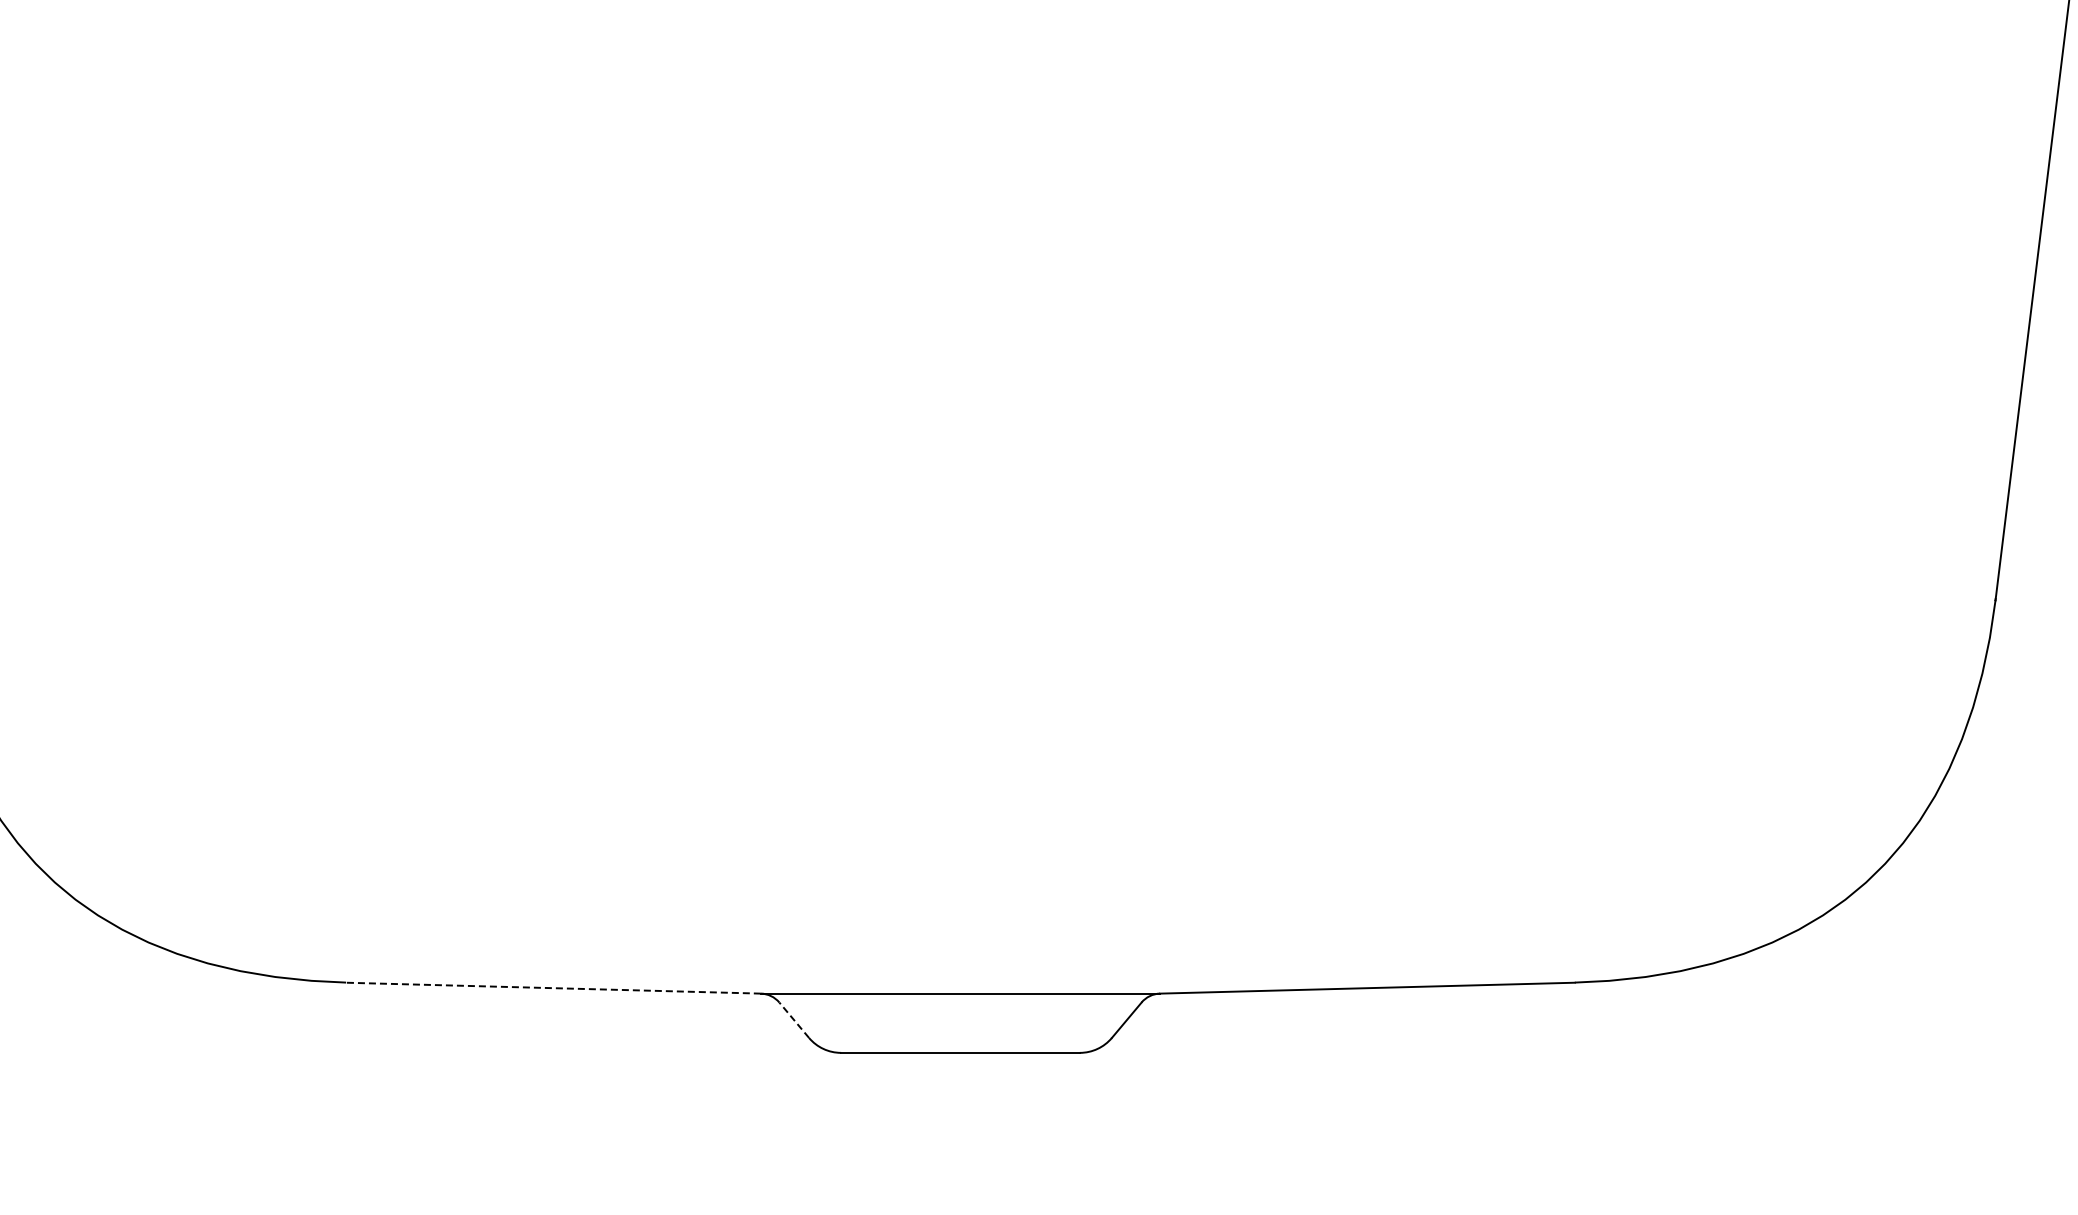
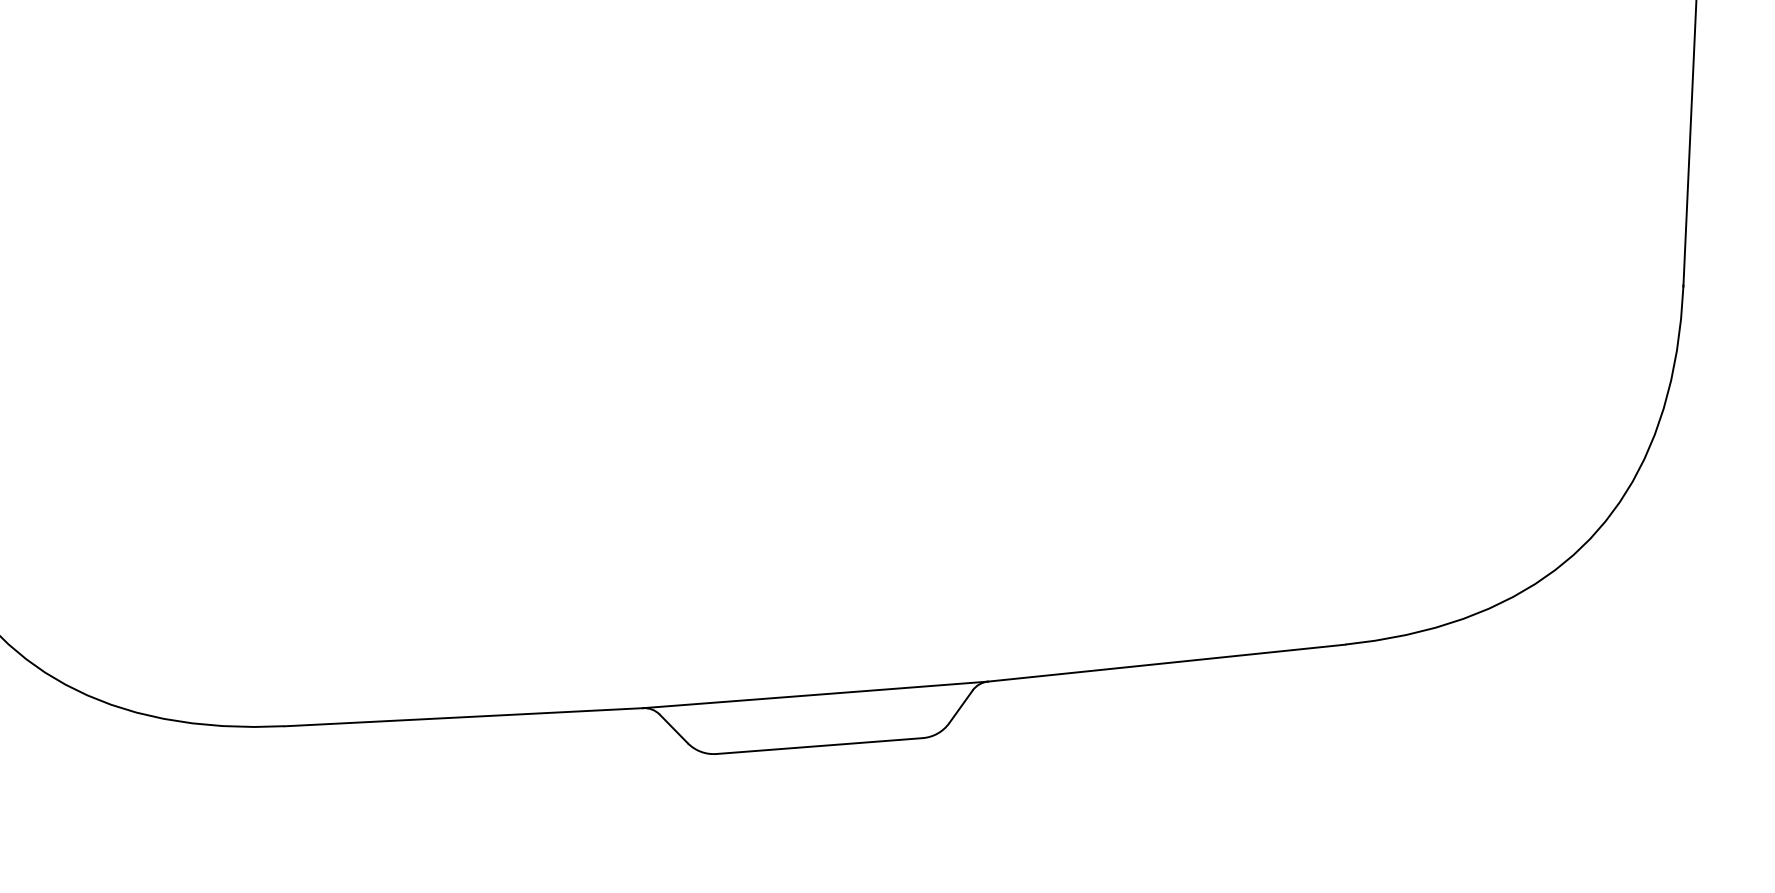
line: (552, 988) -> (462, 717), dashed -> solid
line: (793, 1019) -> (673, 728), dashed -> solid

